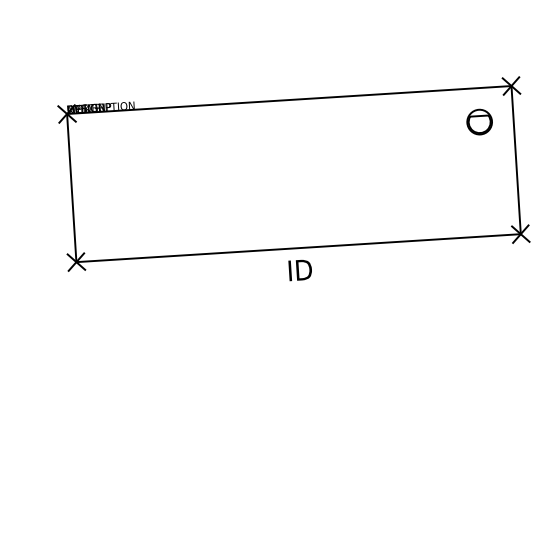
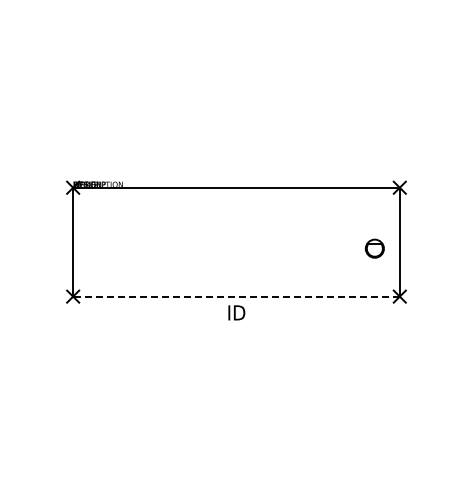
part: (479, 121) -> (374, 248), moved
line: (298, 247) -> (236, 296), solid -> dashed

